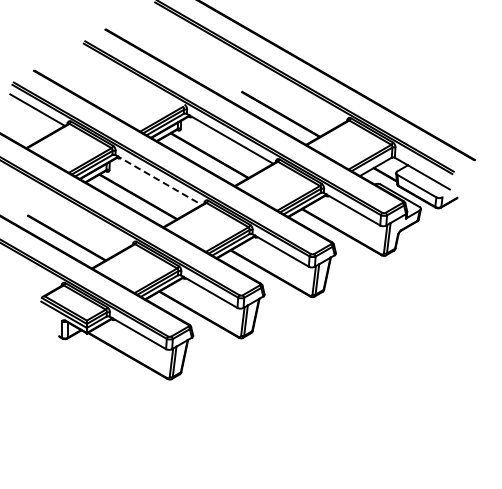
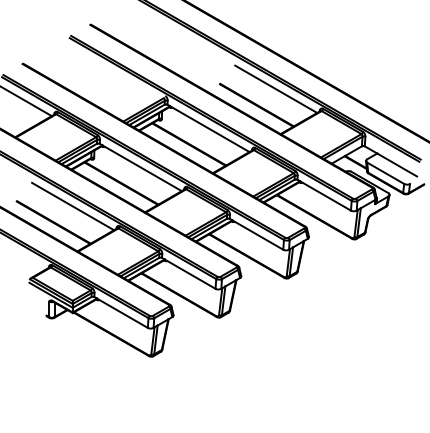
line: (301, 97) -> (276, 89), added
line: (158, 180) -> (140, 167), dashed -> solid
line: (87, 221) -> (73, 206), added

